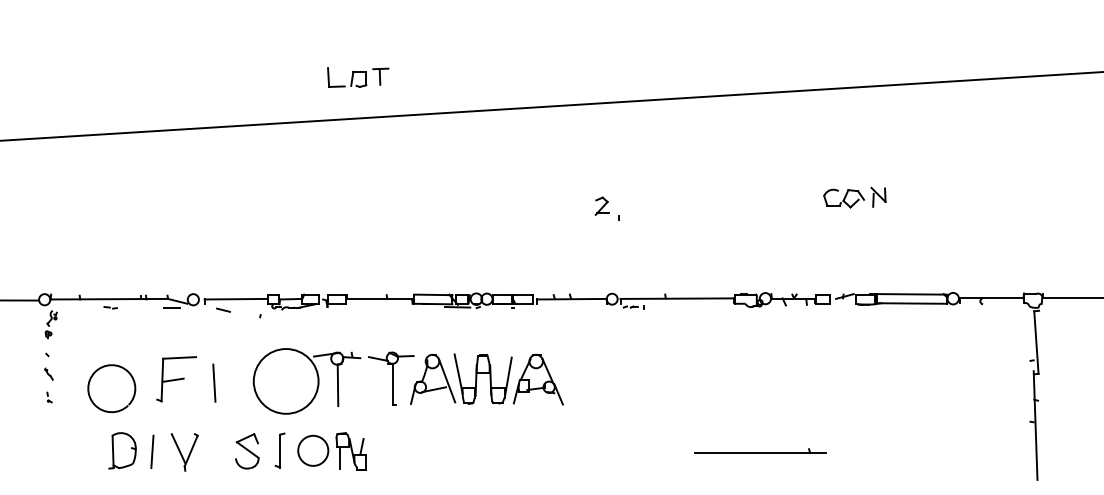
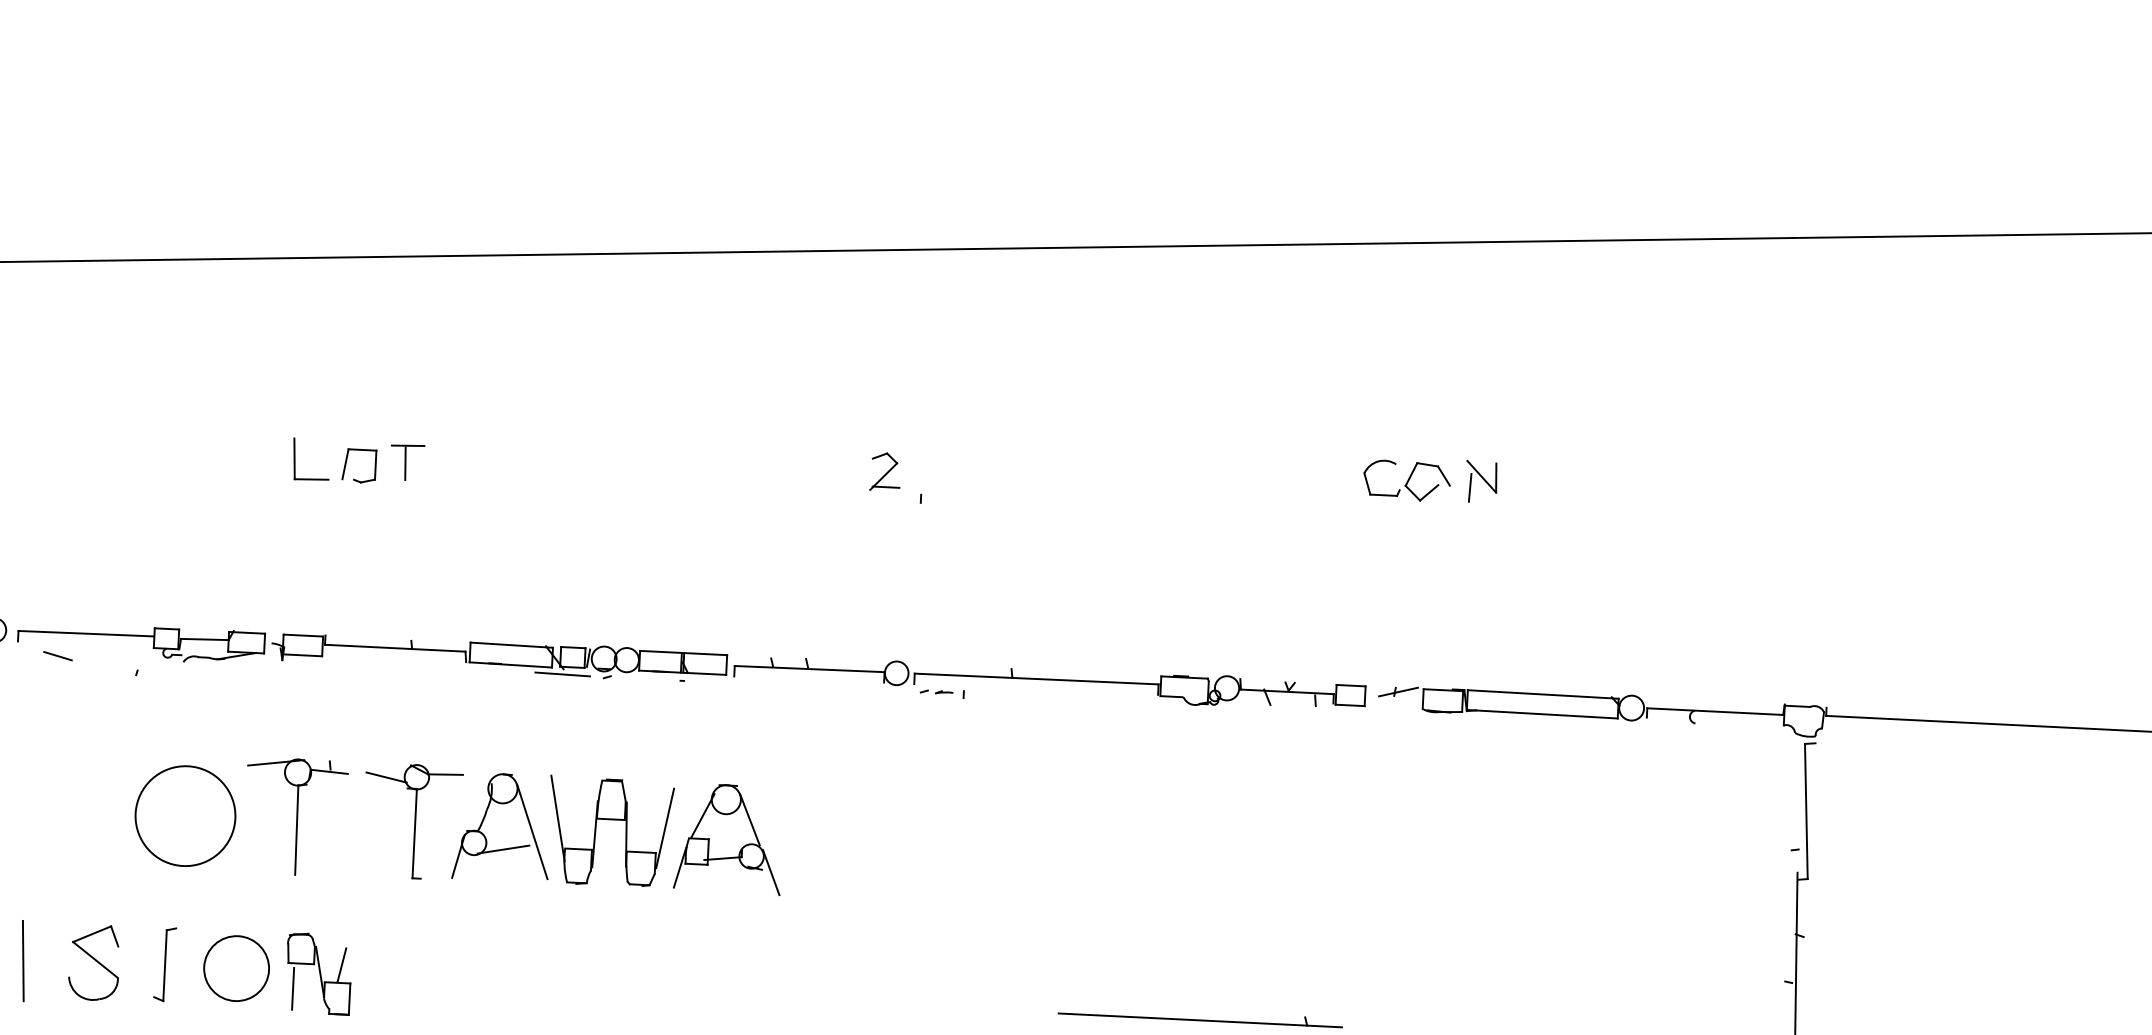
part: (358, 77) -> (359, 461), moved
circle: (286, 381) -> (186, 816), size x0.71
line: (214, 382) -> (23, 959), moved

